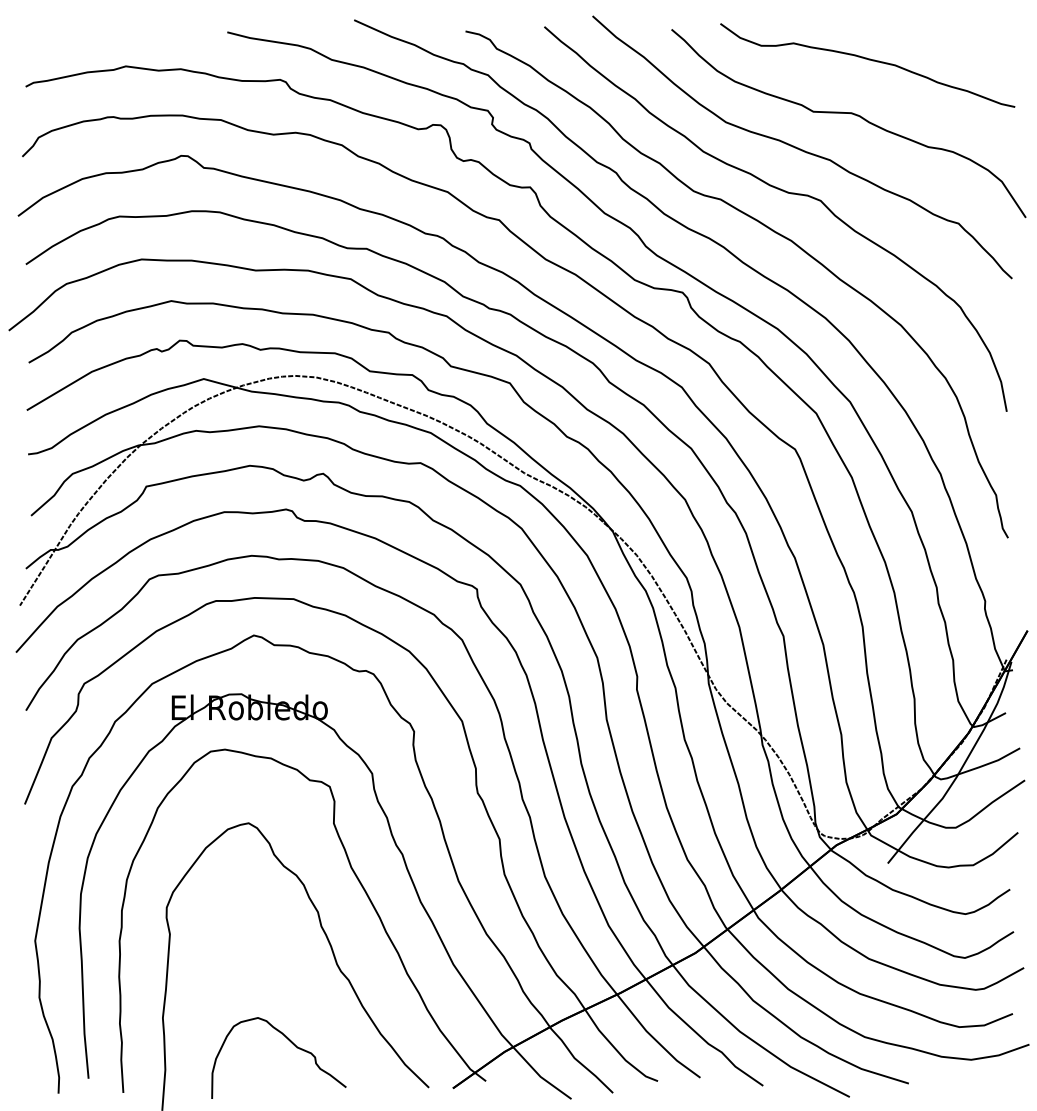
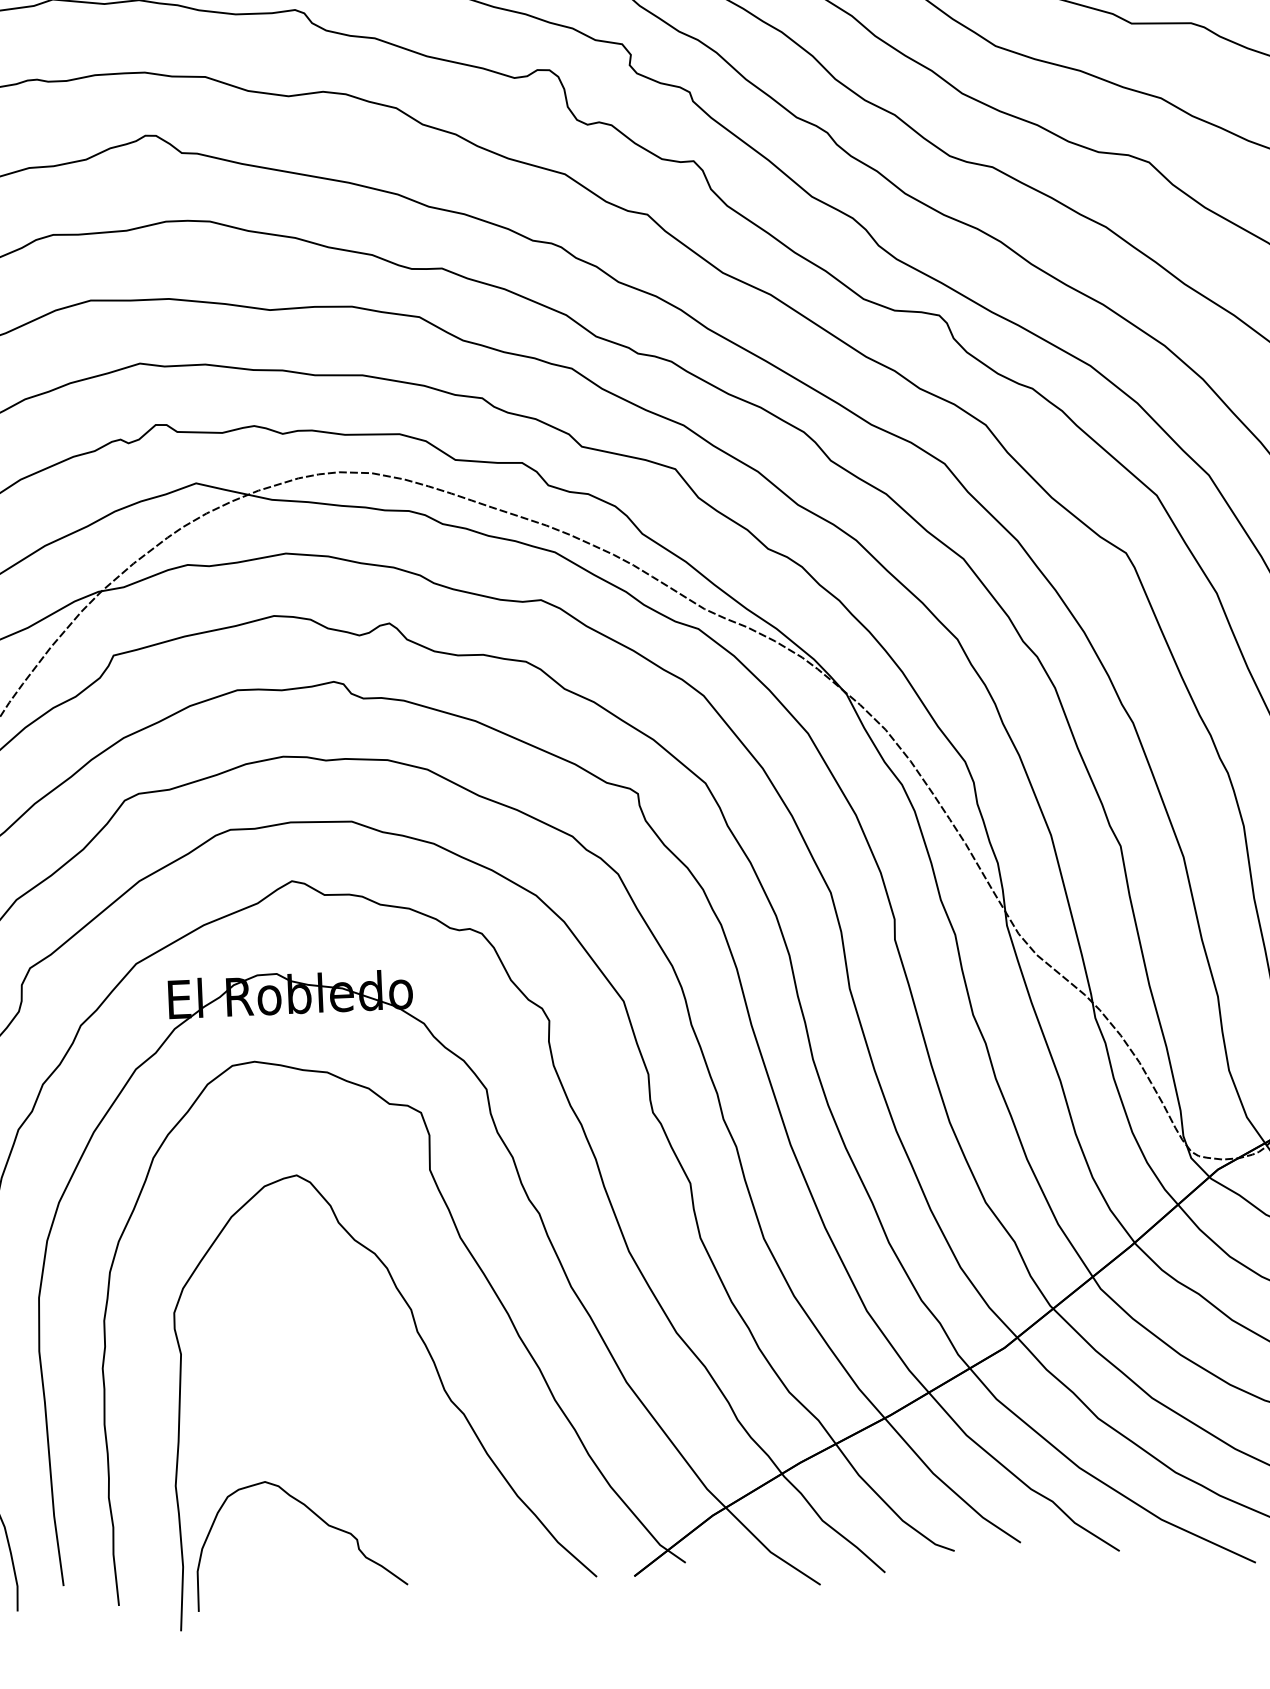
curve: (291, 1043) -> (319, 1519), moved

